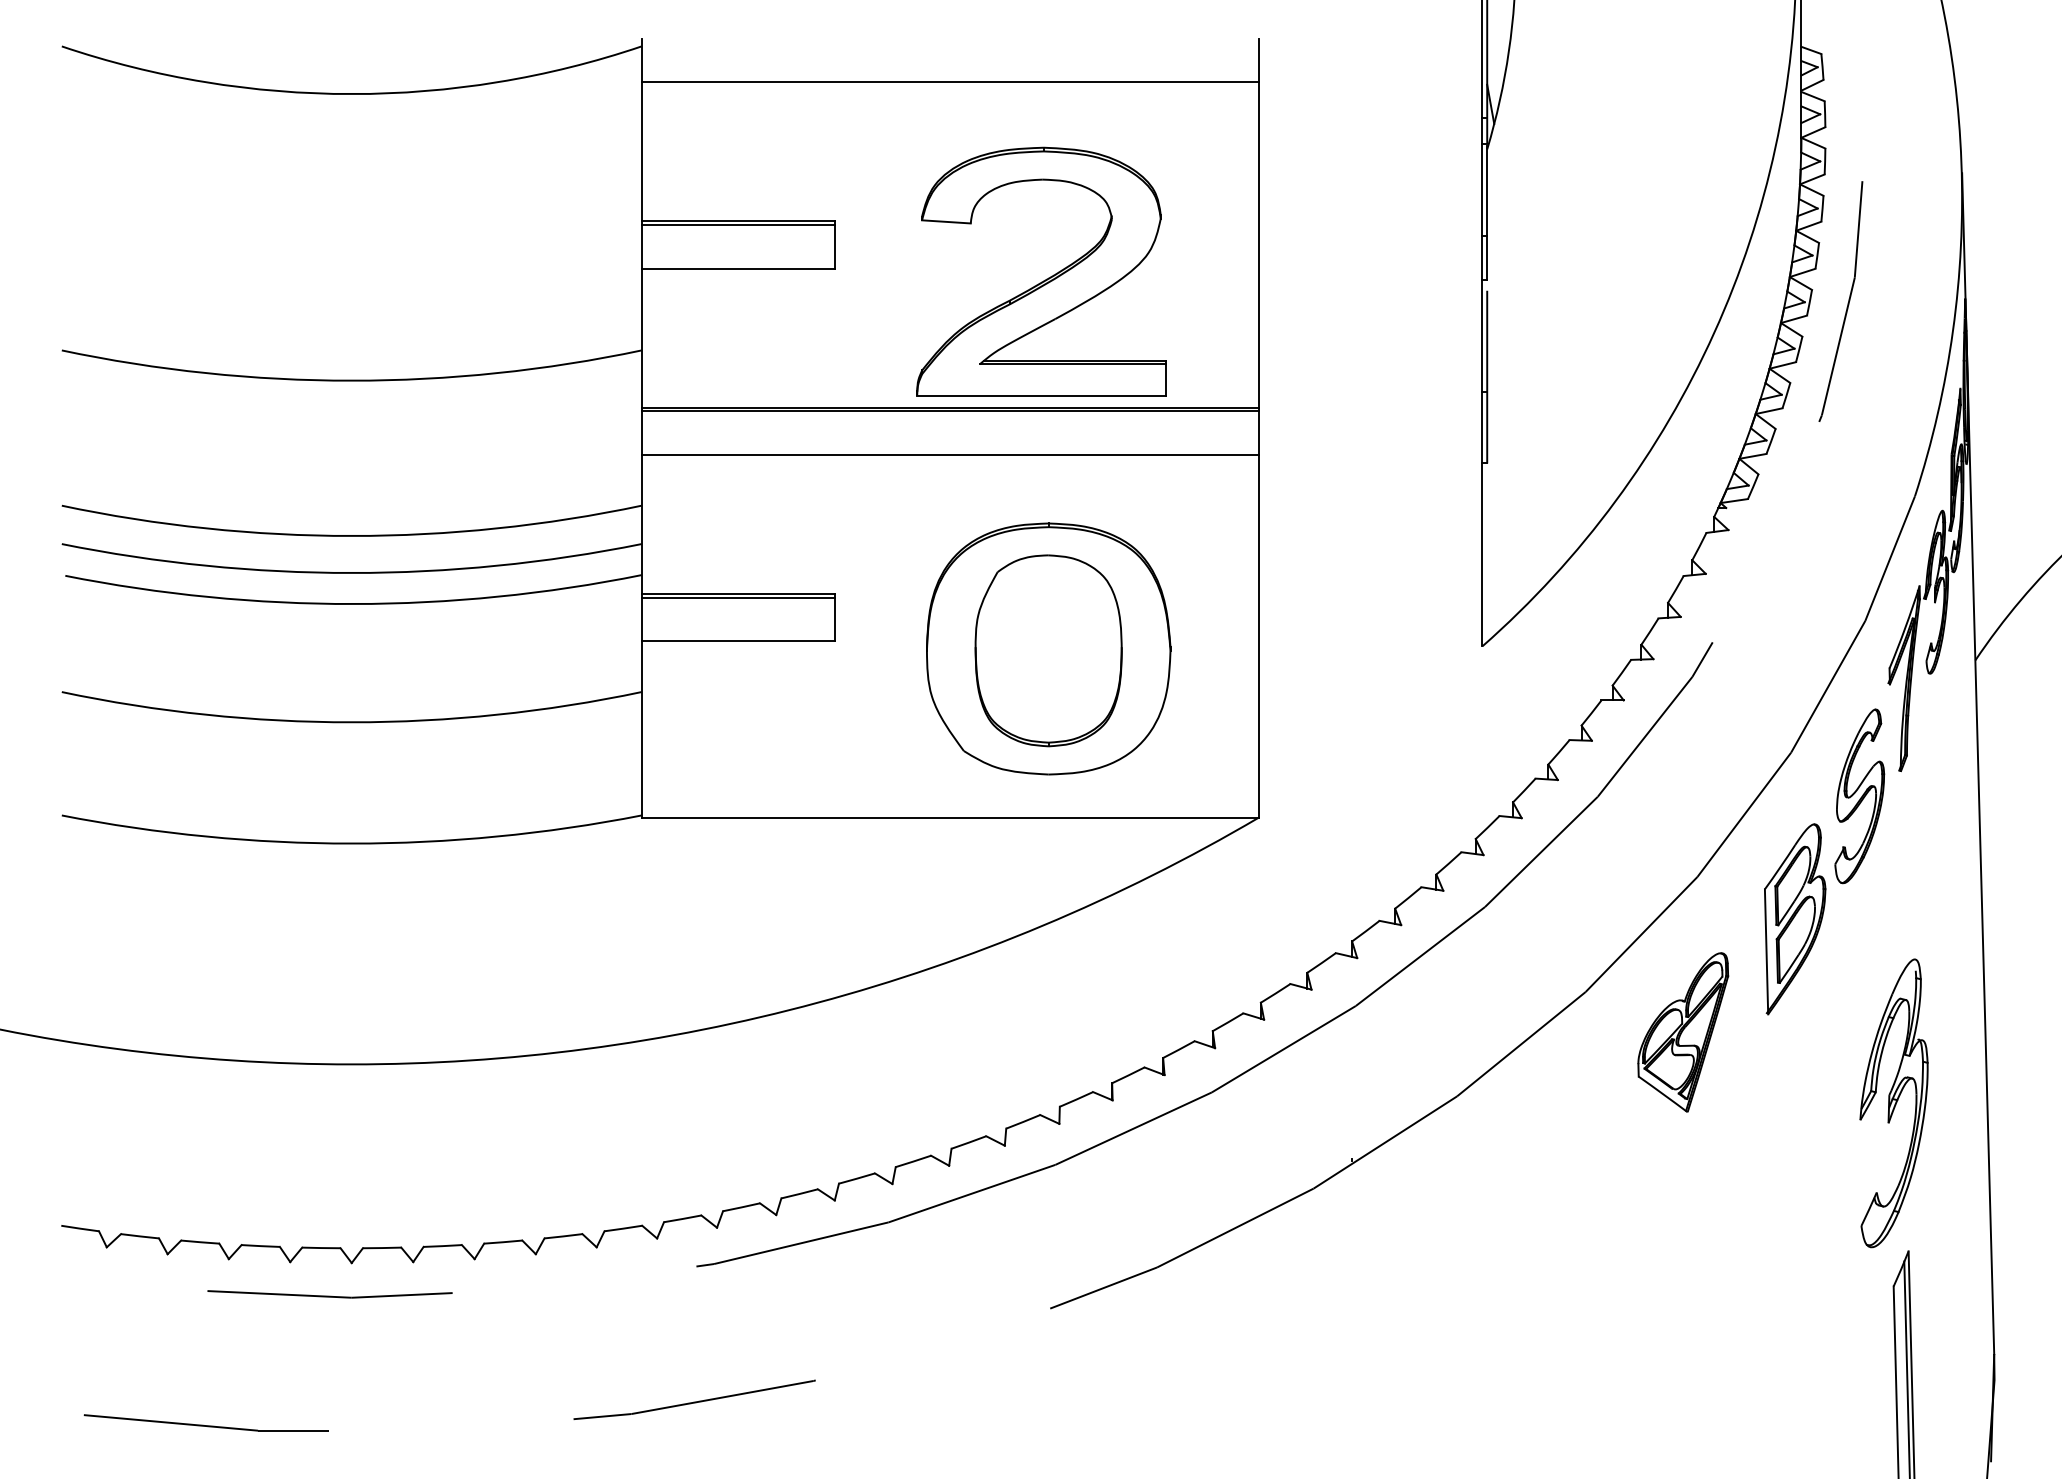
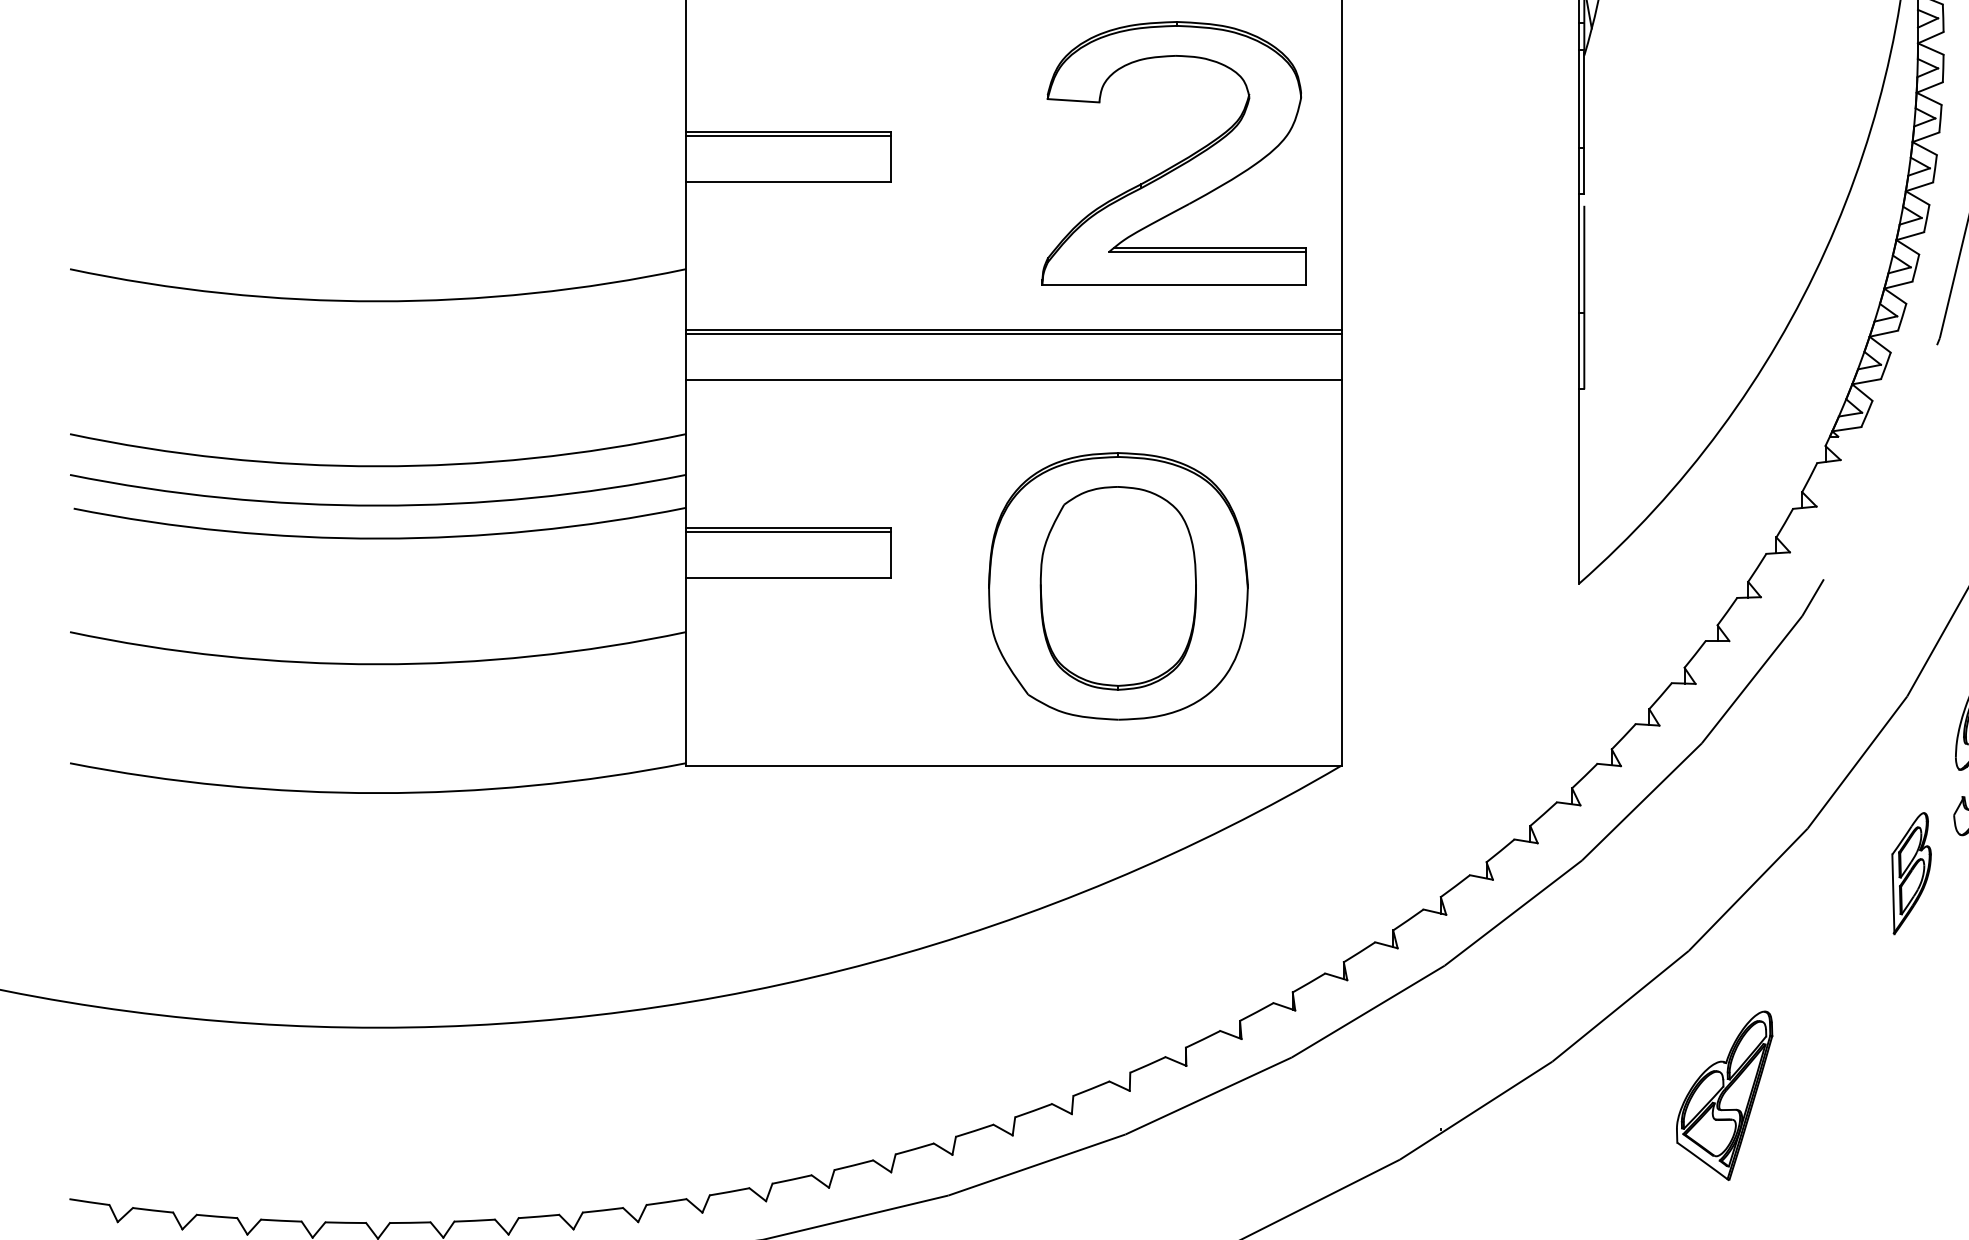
part: (1046, 278) -> (1179, 160), moved
part: (1795, 919) -> (1911, 873), size x0.6
part: (1683, 1032) -> (1724, 1095), moved

